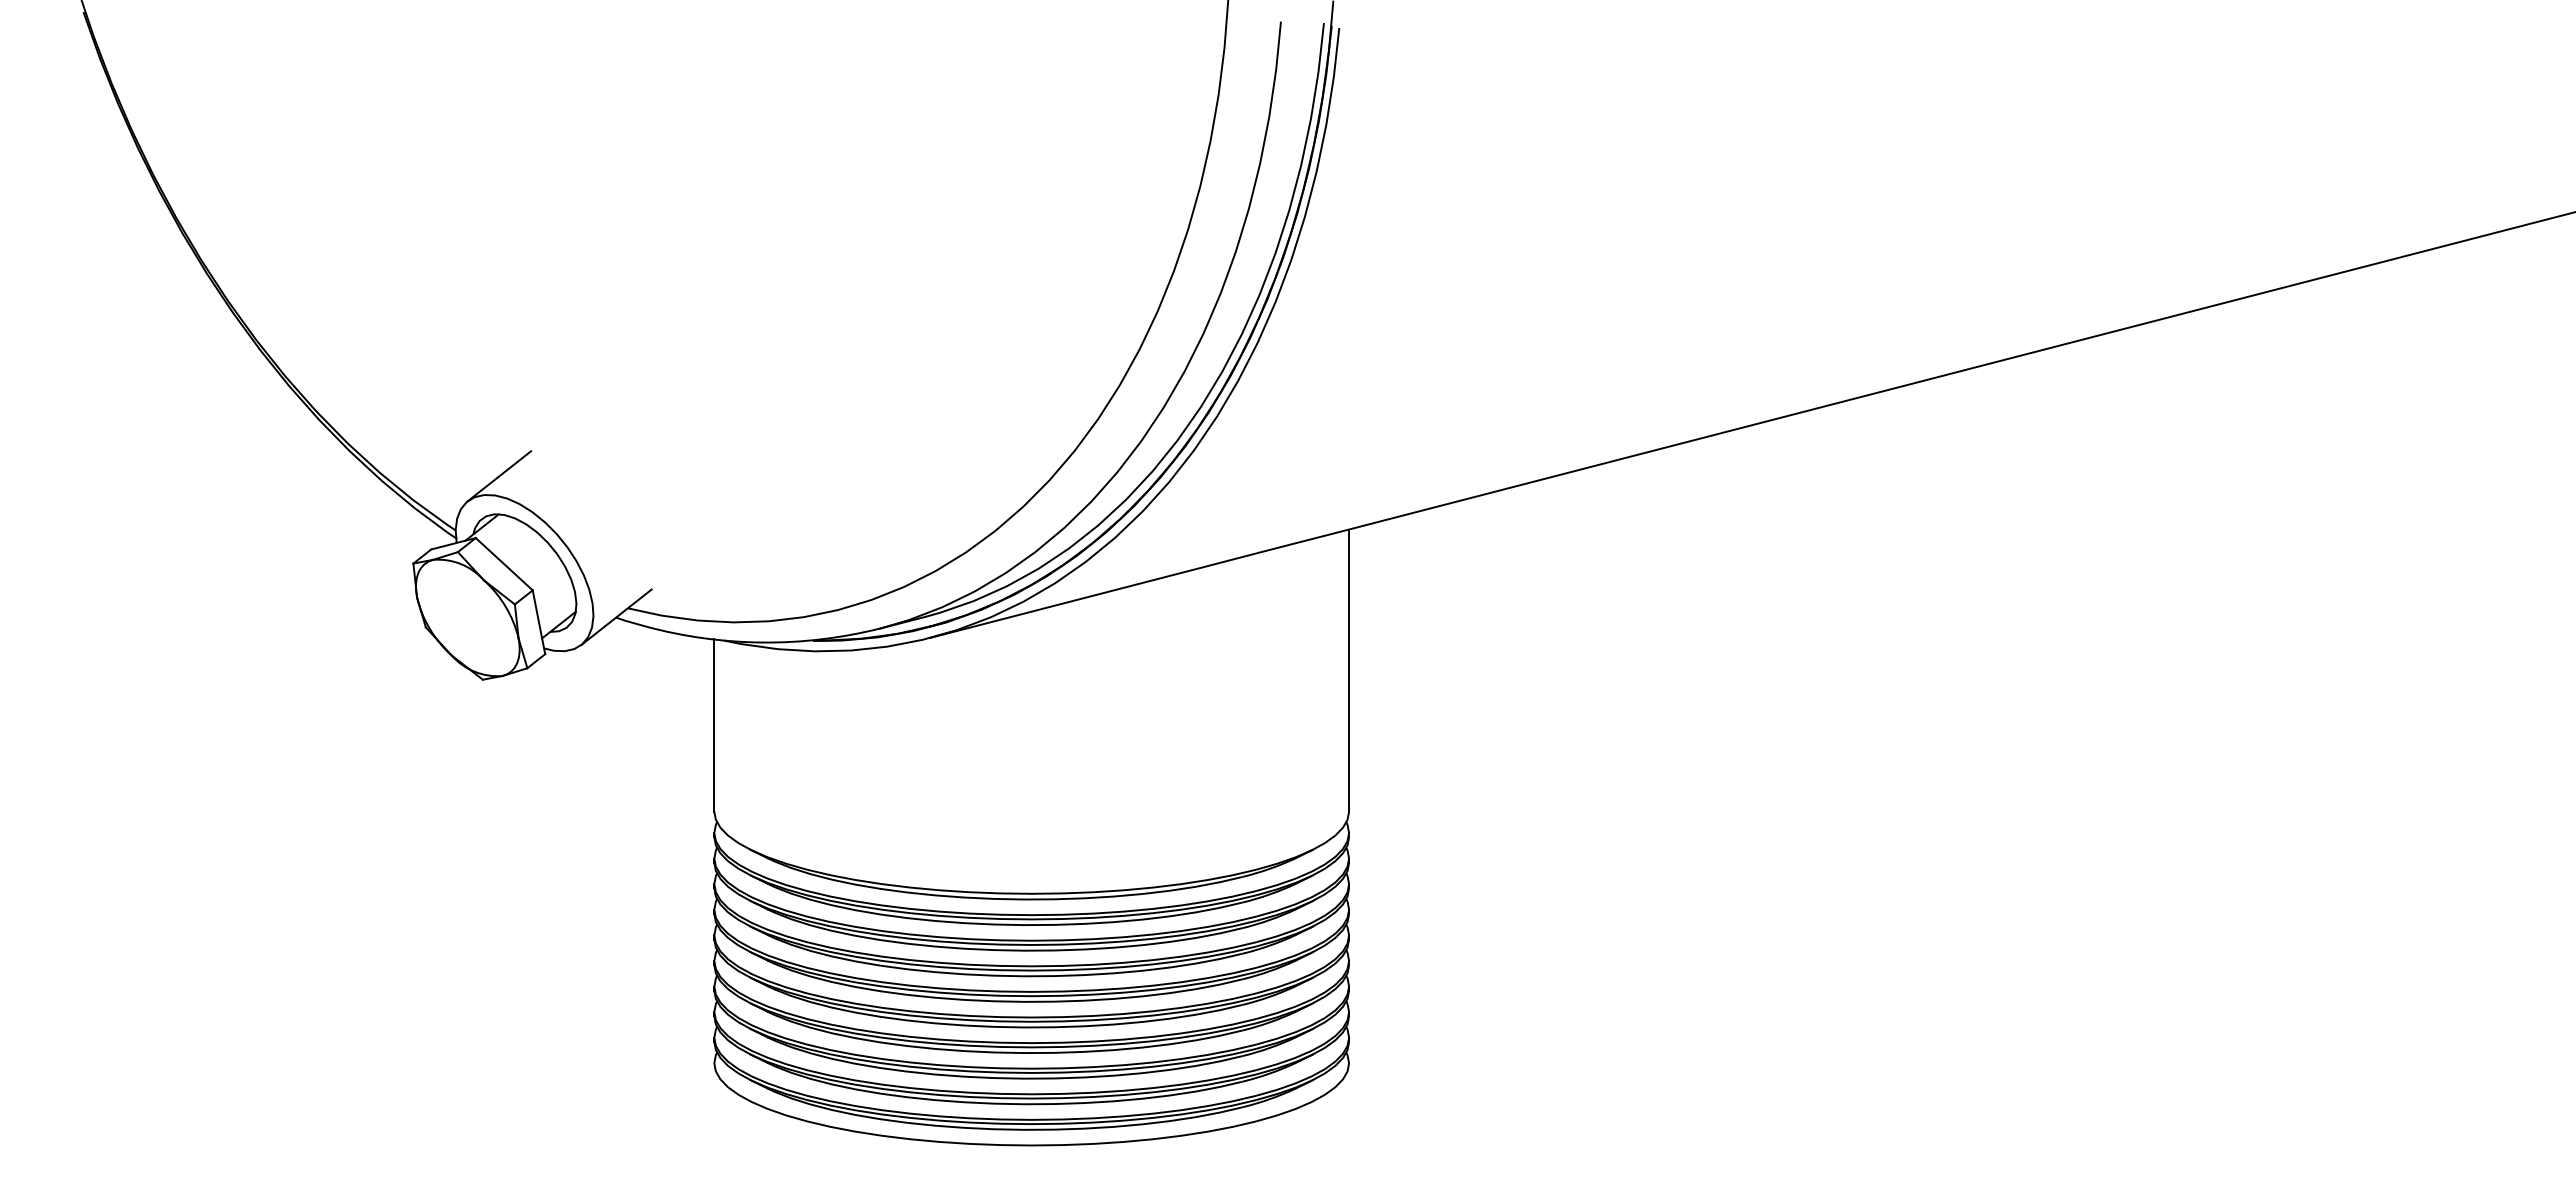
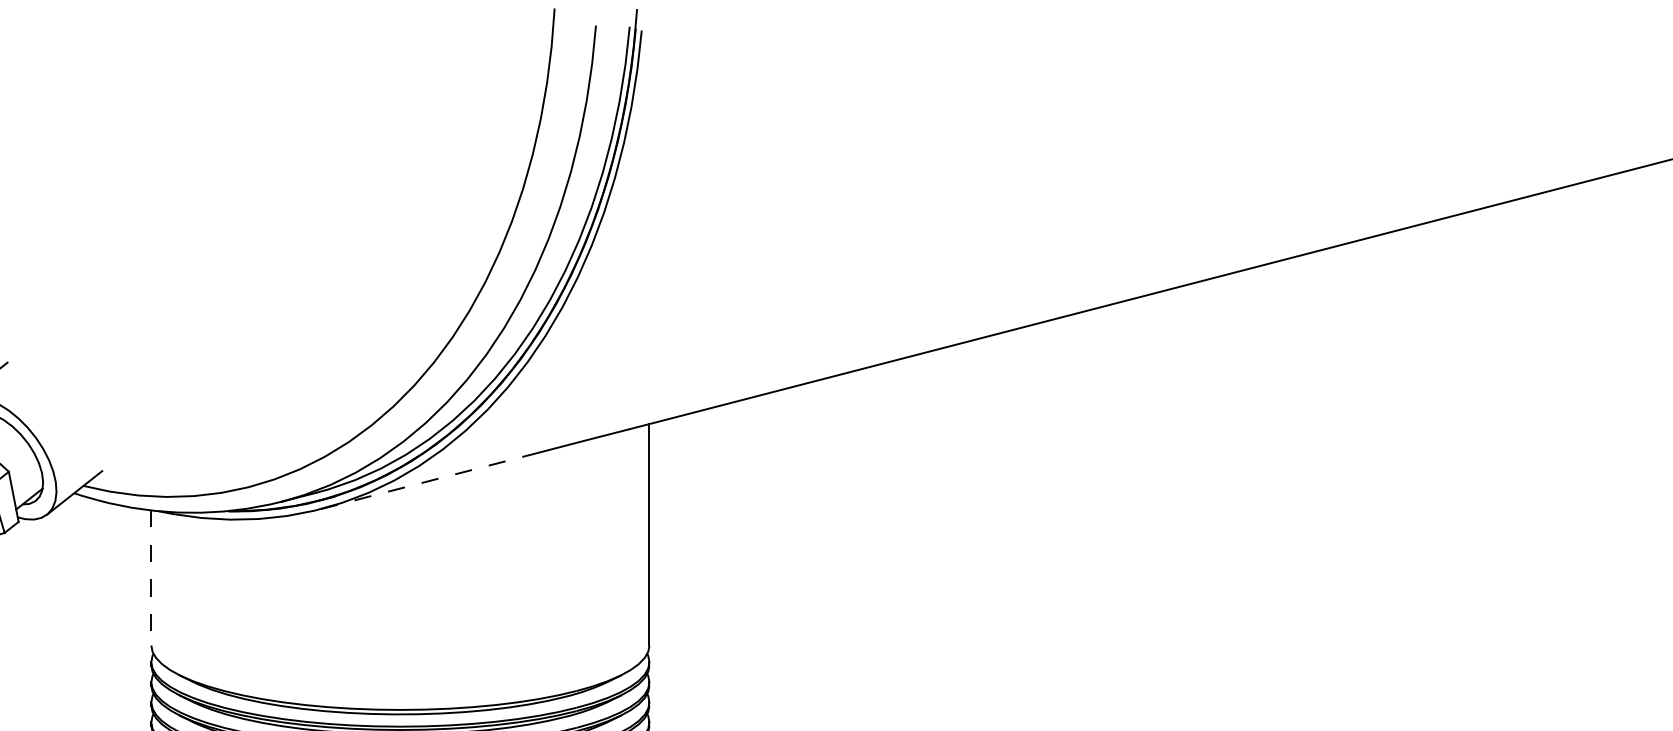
line: (1061, 604) -> (423, 482), solid -> dashed
line: (714, 725) -> (151, 577), solid -> dashed

